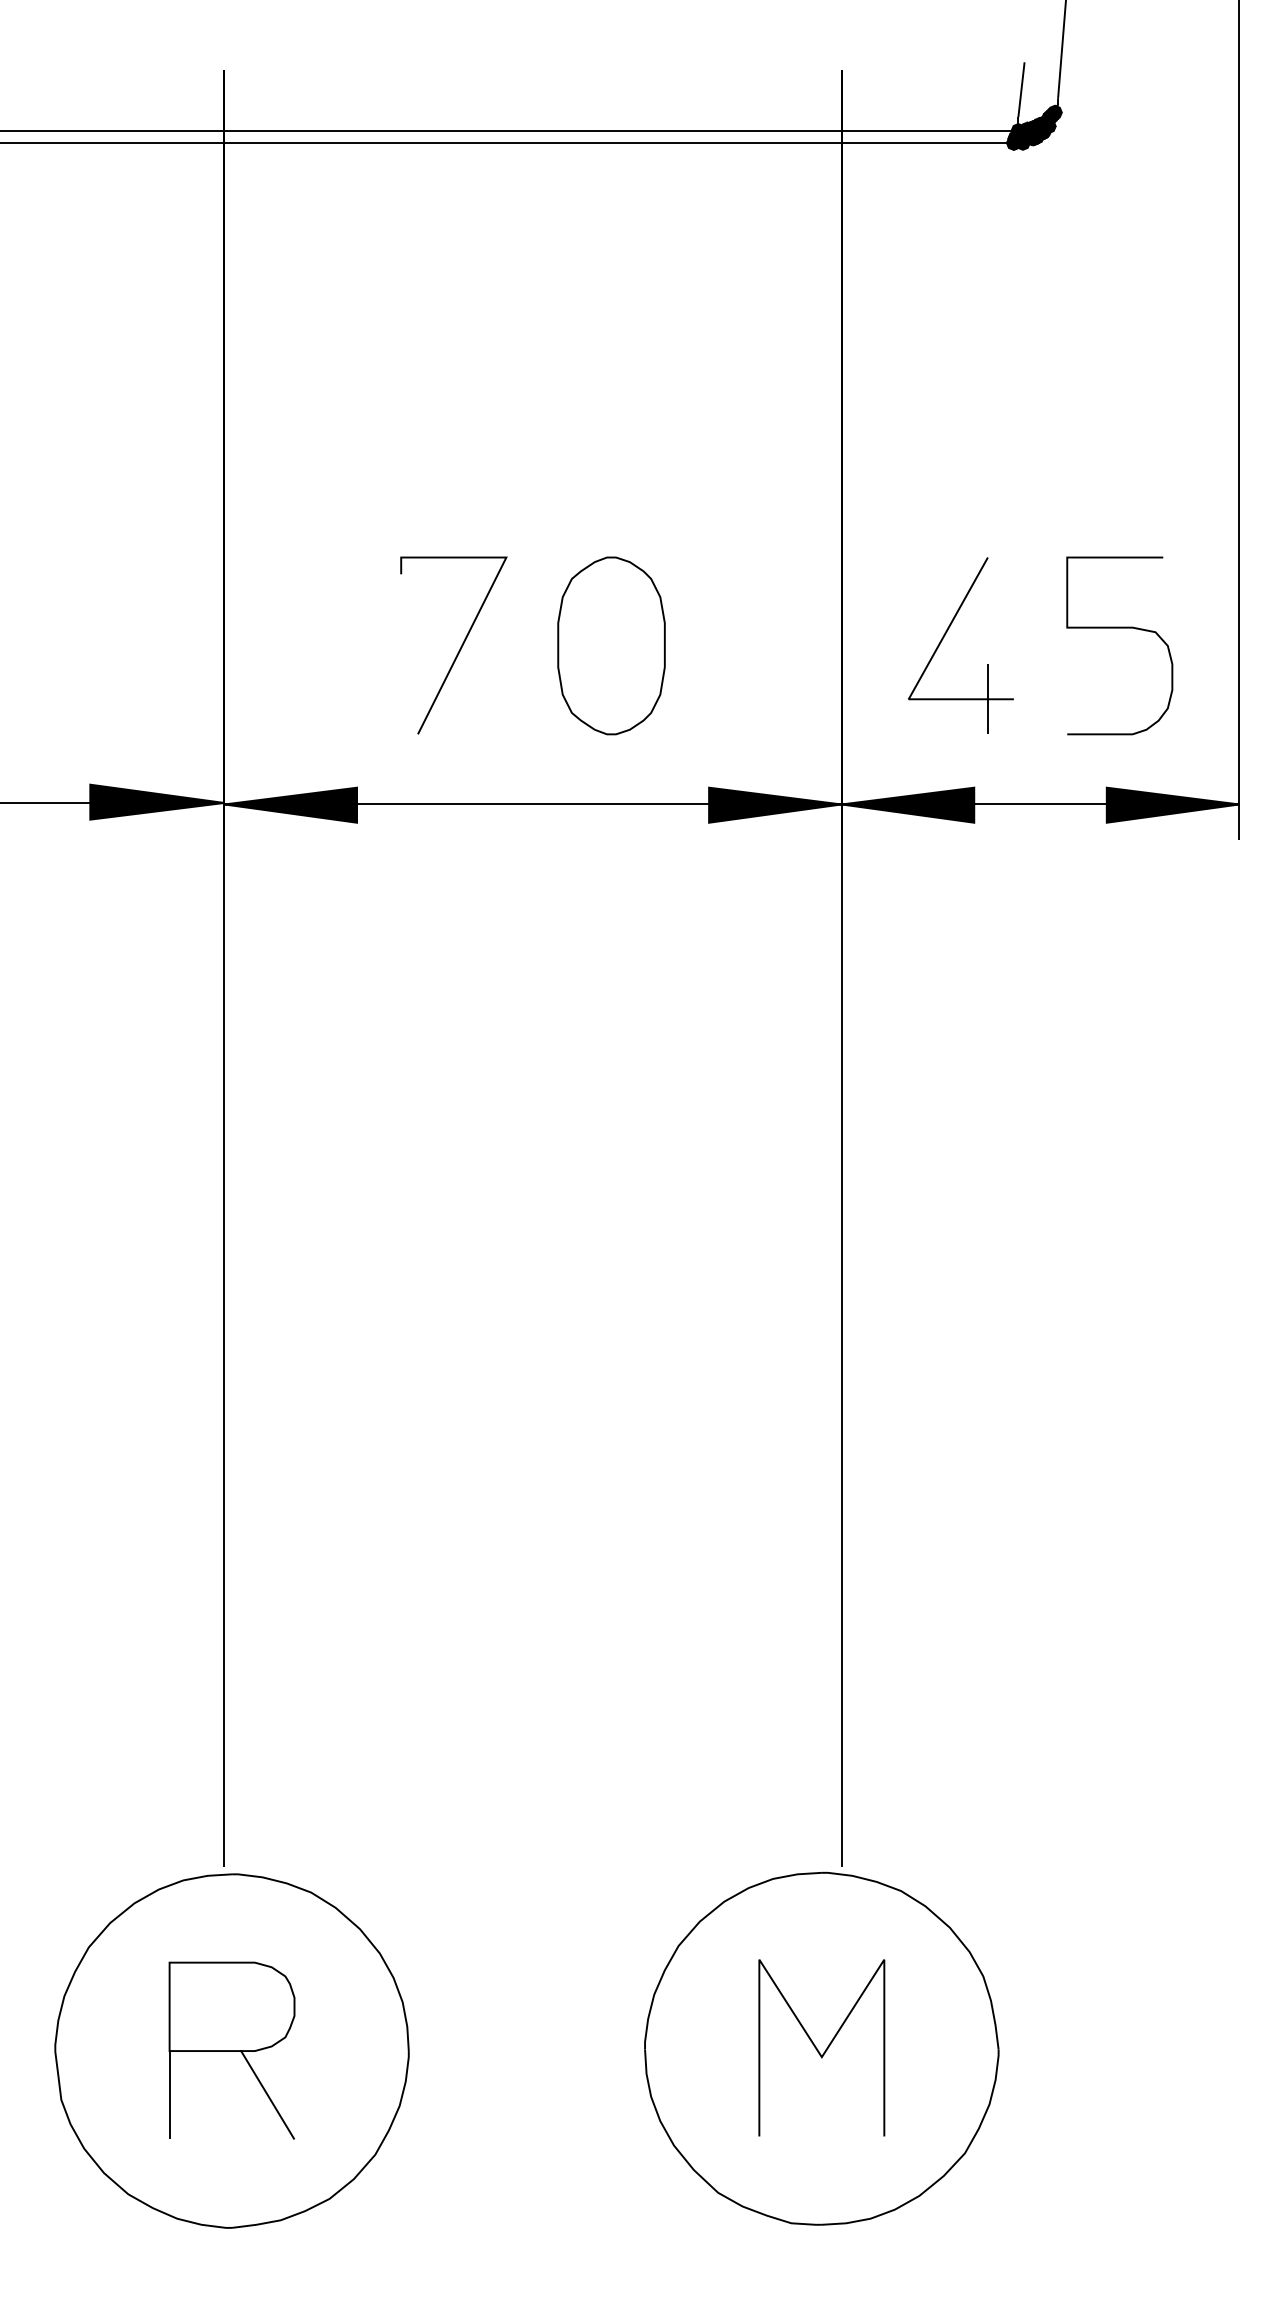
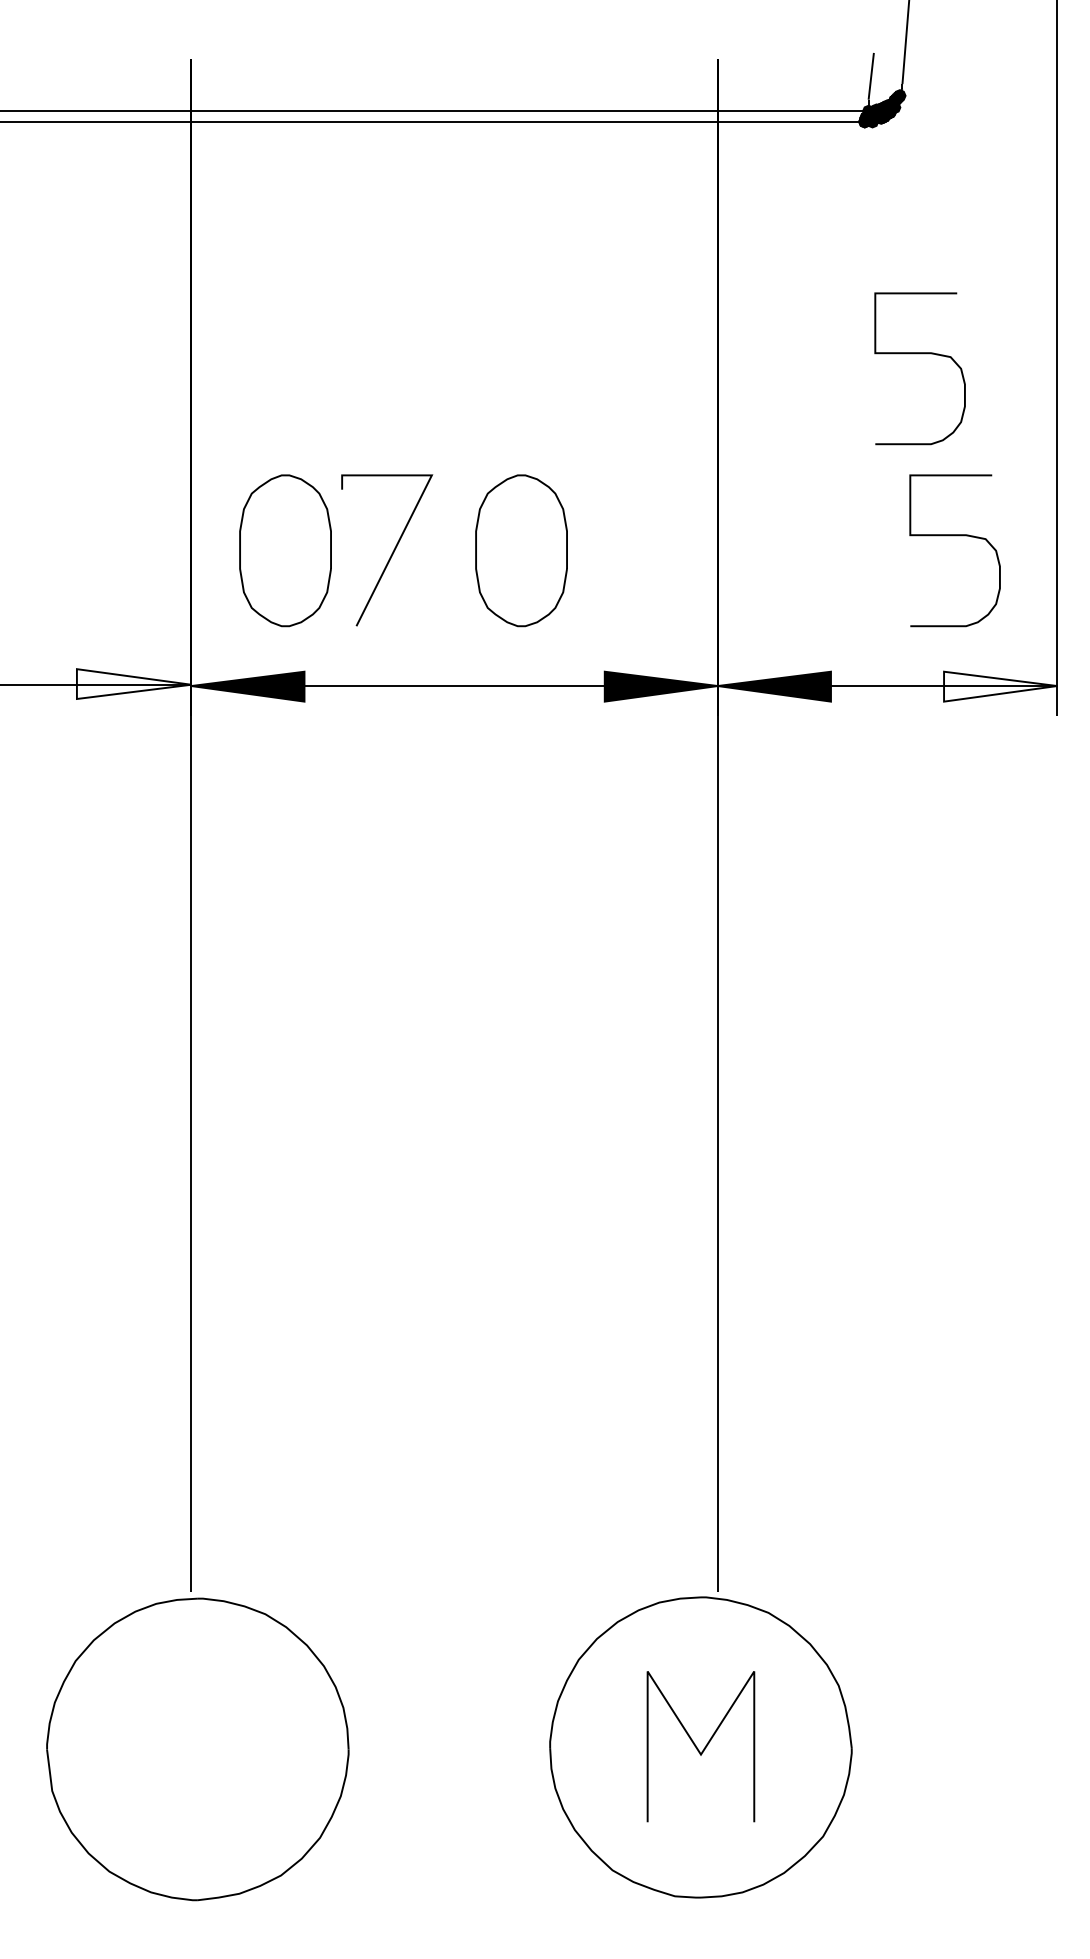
curve: (1078, 415) -> (919, 354), added
part: (944, 638) -> (805, 544), removed
part: (334, 645) -> (285, 550), added
fill: (156, 802) -> (133, 684), removed
fill: (1172, 805) -> (1000, 686), removed
part: (231, 2051) -> (197, 1749), removed

